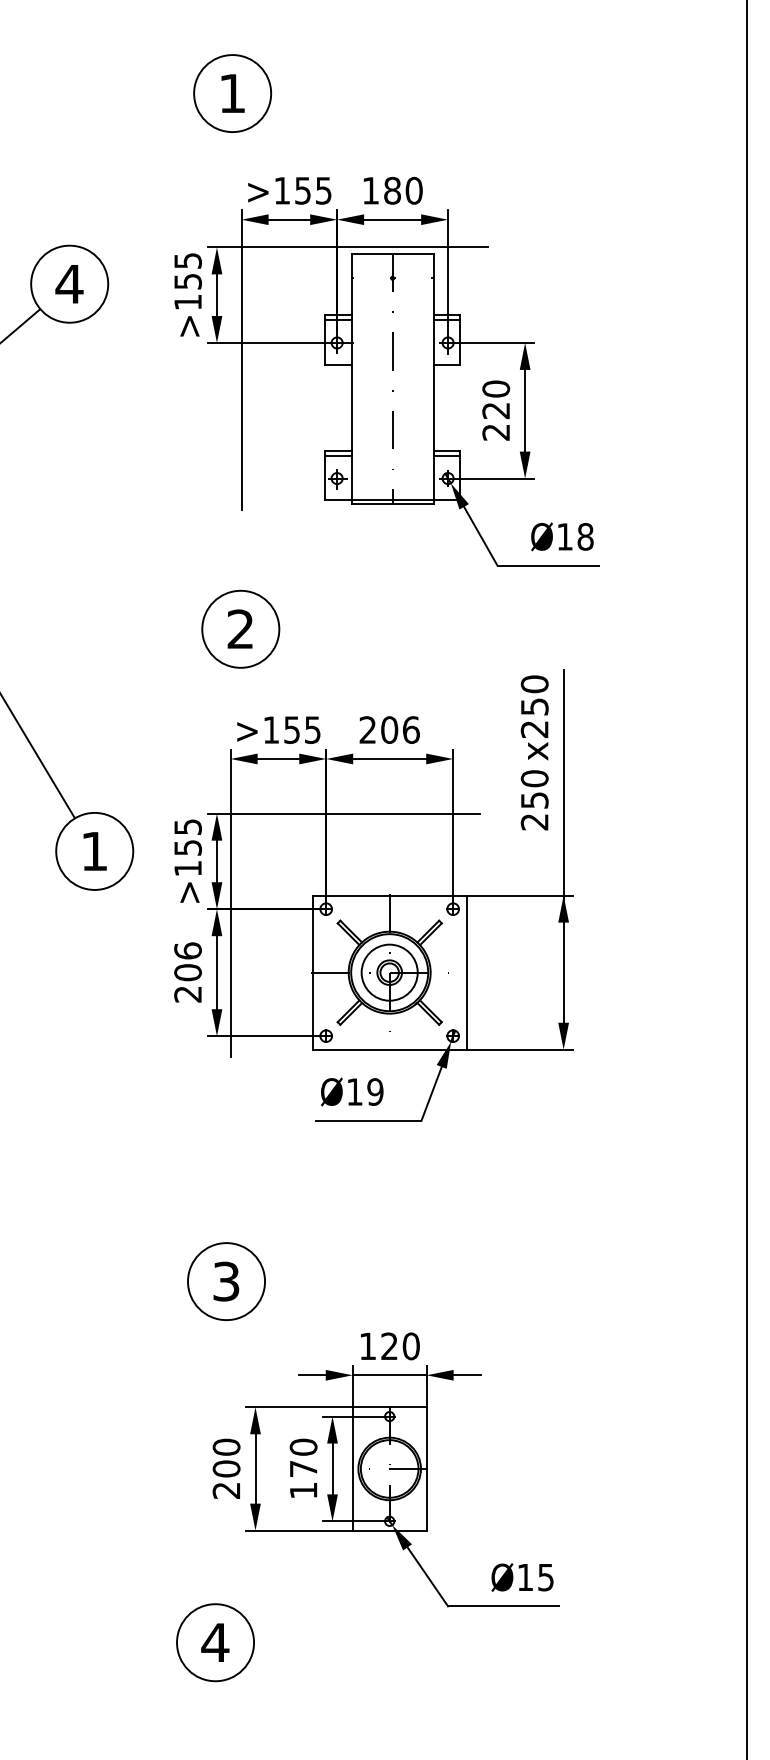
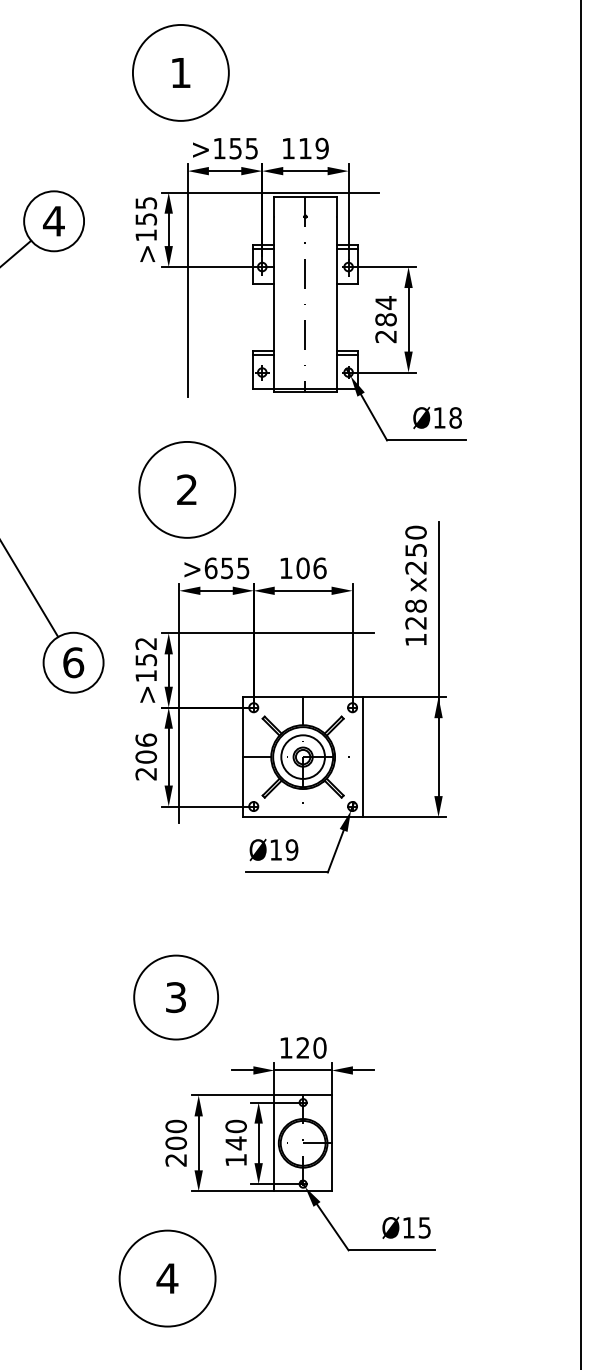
circle: (232, 92) -> (180, 72), size x1.6
text: (402, 190) -> (313, 148), 180 -> 119
text: (495, 400) -> (385, 311), 220 -> 284
circle: (241, 628) -> (187, 489), size x1.6
text: (367, 729) -> (285, 567), 206 -> 106
text: (270, 730) -> (210, 568), >155 -> >655
text: (534, 799) -> (415, 622), 250 -> 128
text: (188, 826) -> (146, 643), >155 -> >152
text: (94, 851) -> (73, 662), 1 -> 6
circle: (226, 1281) -> (176, 997), size x1.4
text: (302, 1469) -> (235, 1143), 170 -> 140
circle: (215, 1642) -> (167, 1278), size x1.6

